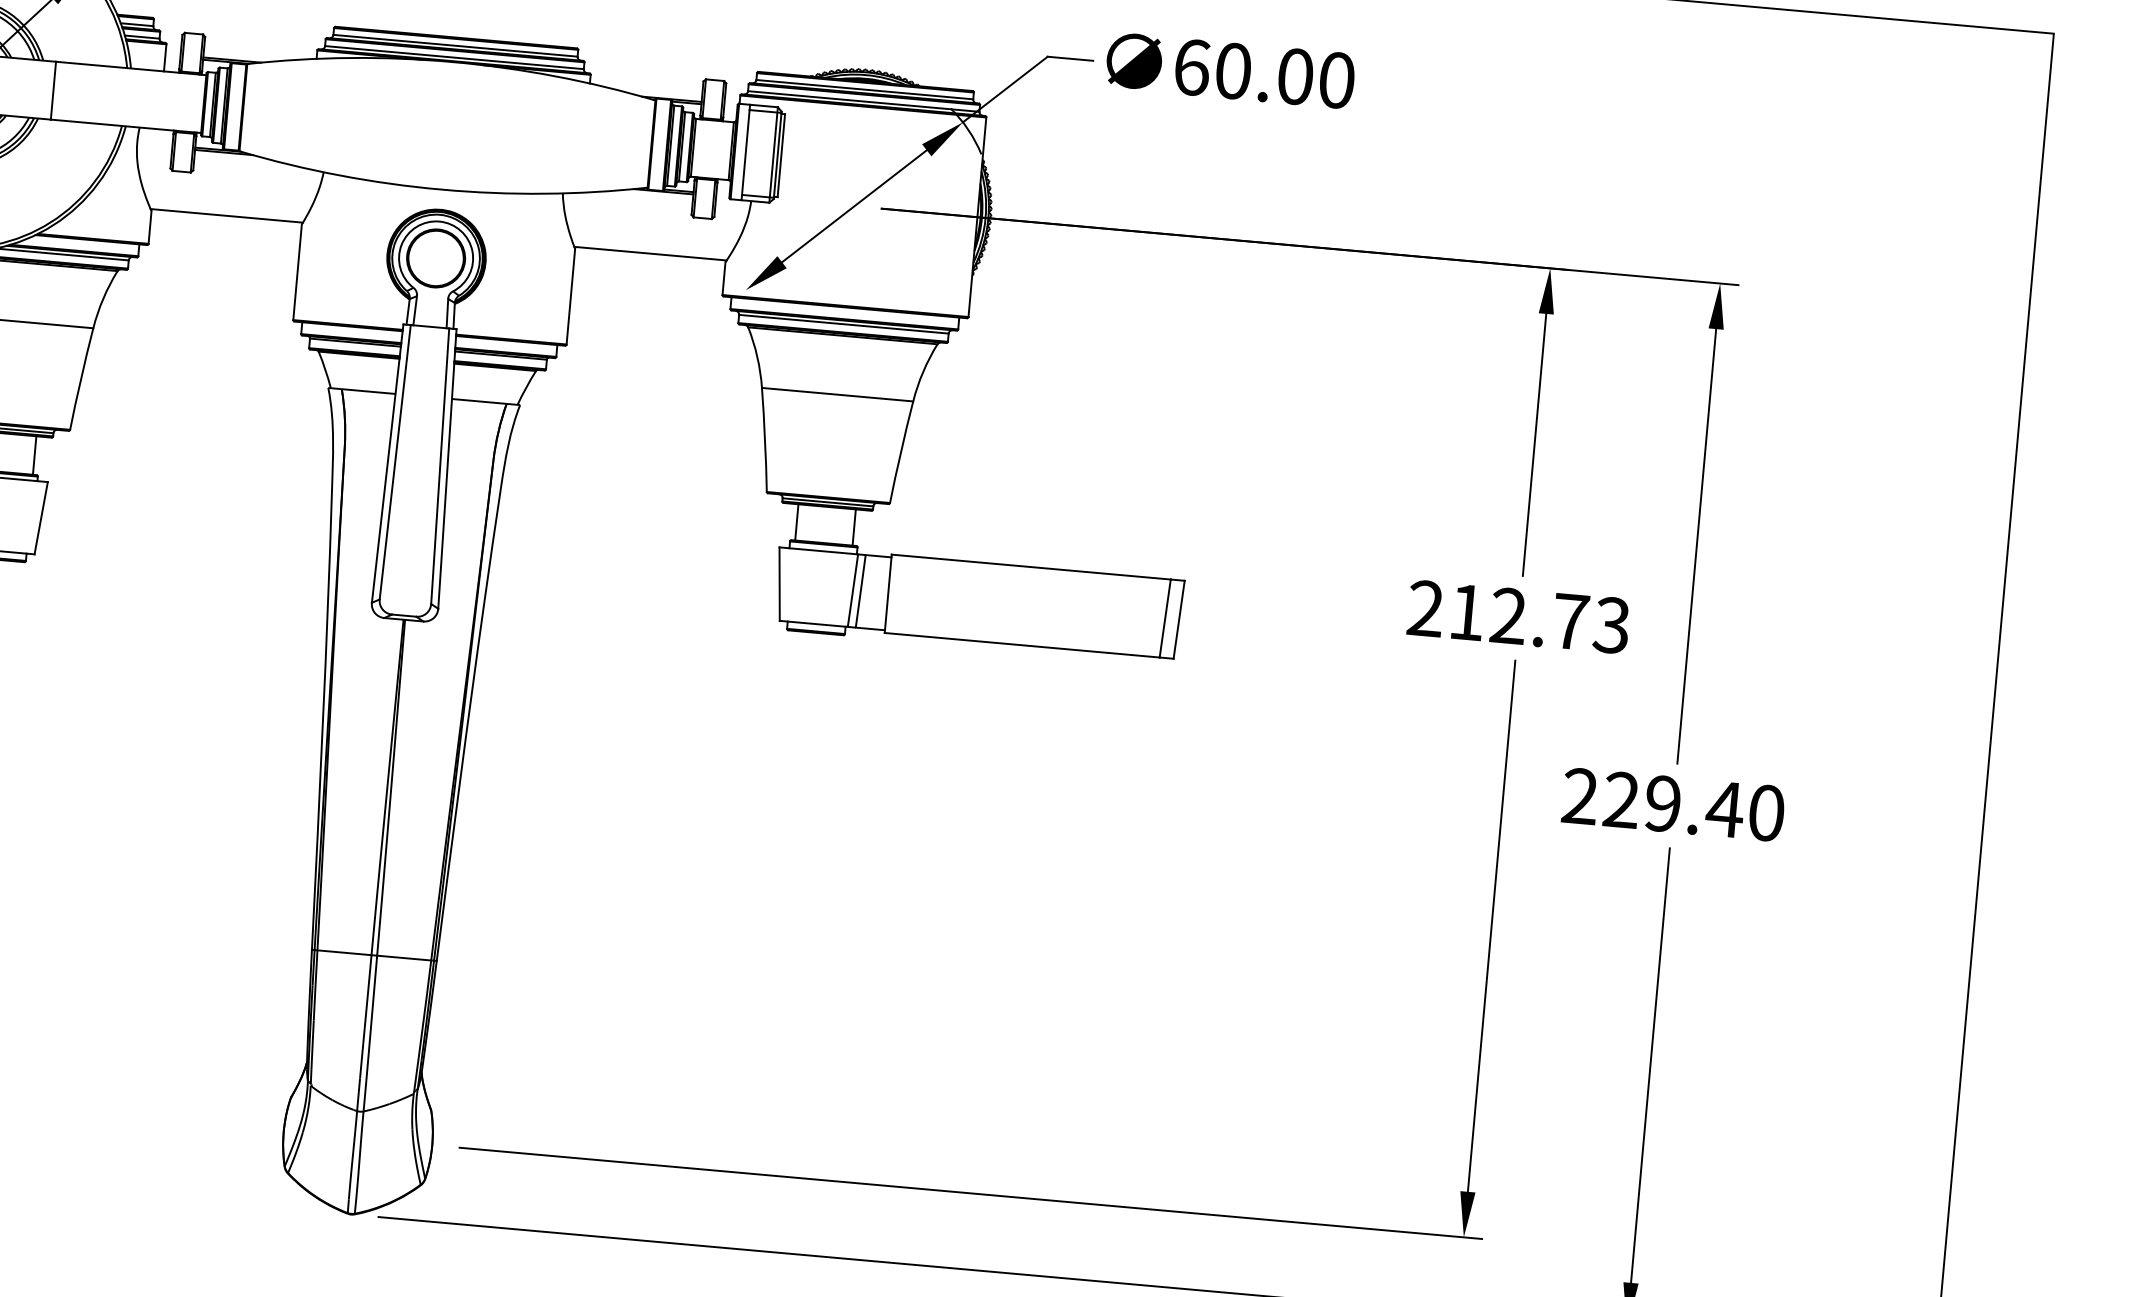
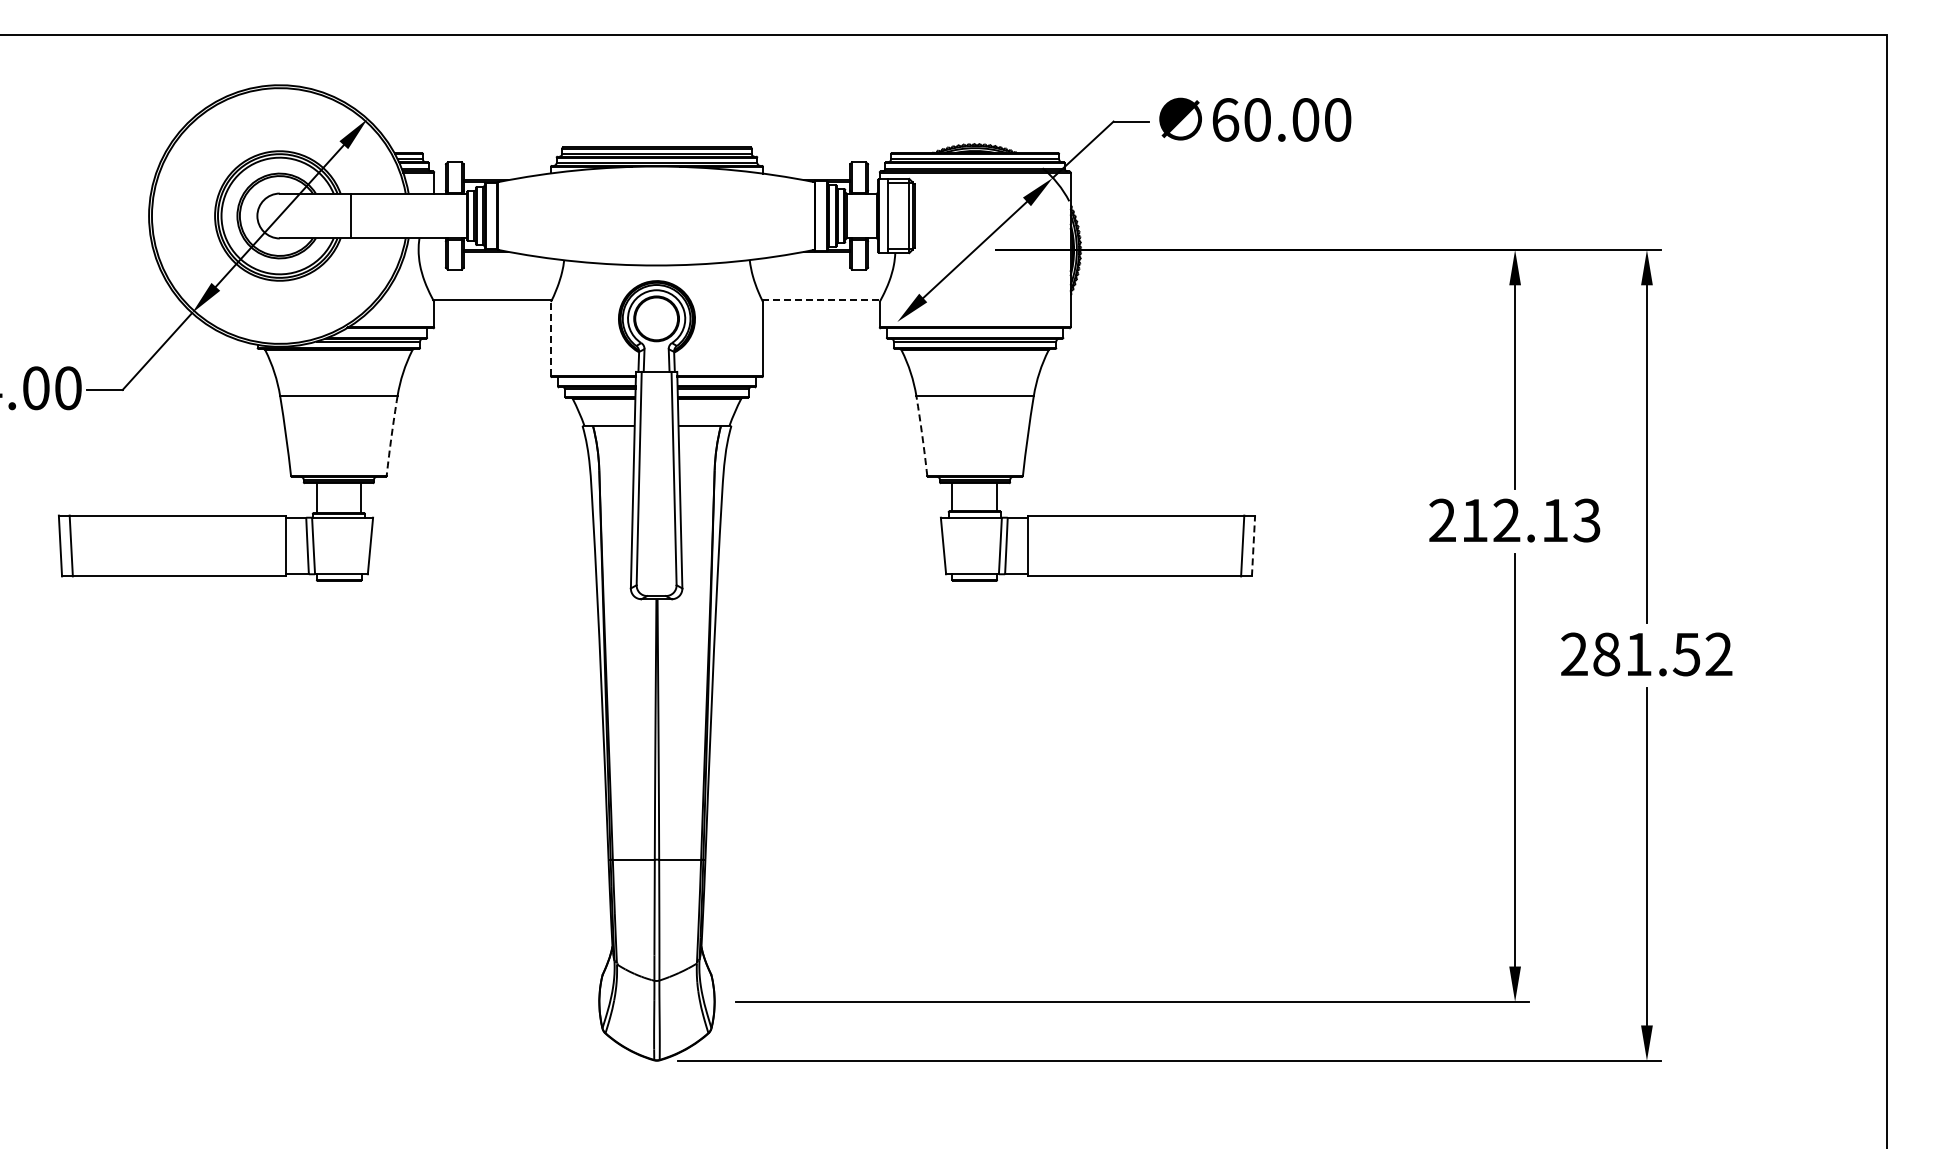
line: (650, 253) -> (821, 300), solid -> dashed
line: (297, 271) -> (550, 338), solid -> dashed
arc: (81, 378) -> (391, 435), solid -> dashed
arc: (765, 439) -> (922, 435), solid -> dashed
line: (1179, 619) -> (1253, 545), solid -> dashed
text: (1571, 621) -> (1555, 520), 212.73 -> 212.13
text: (1693, 806) -> (1662, 654), 229.40 -> 281.52

